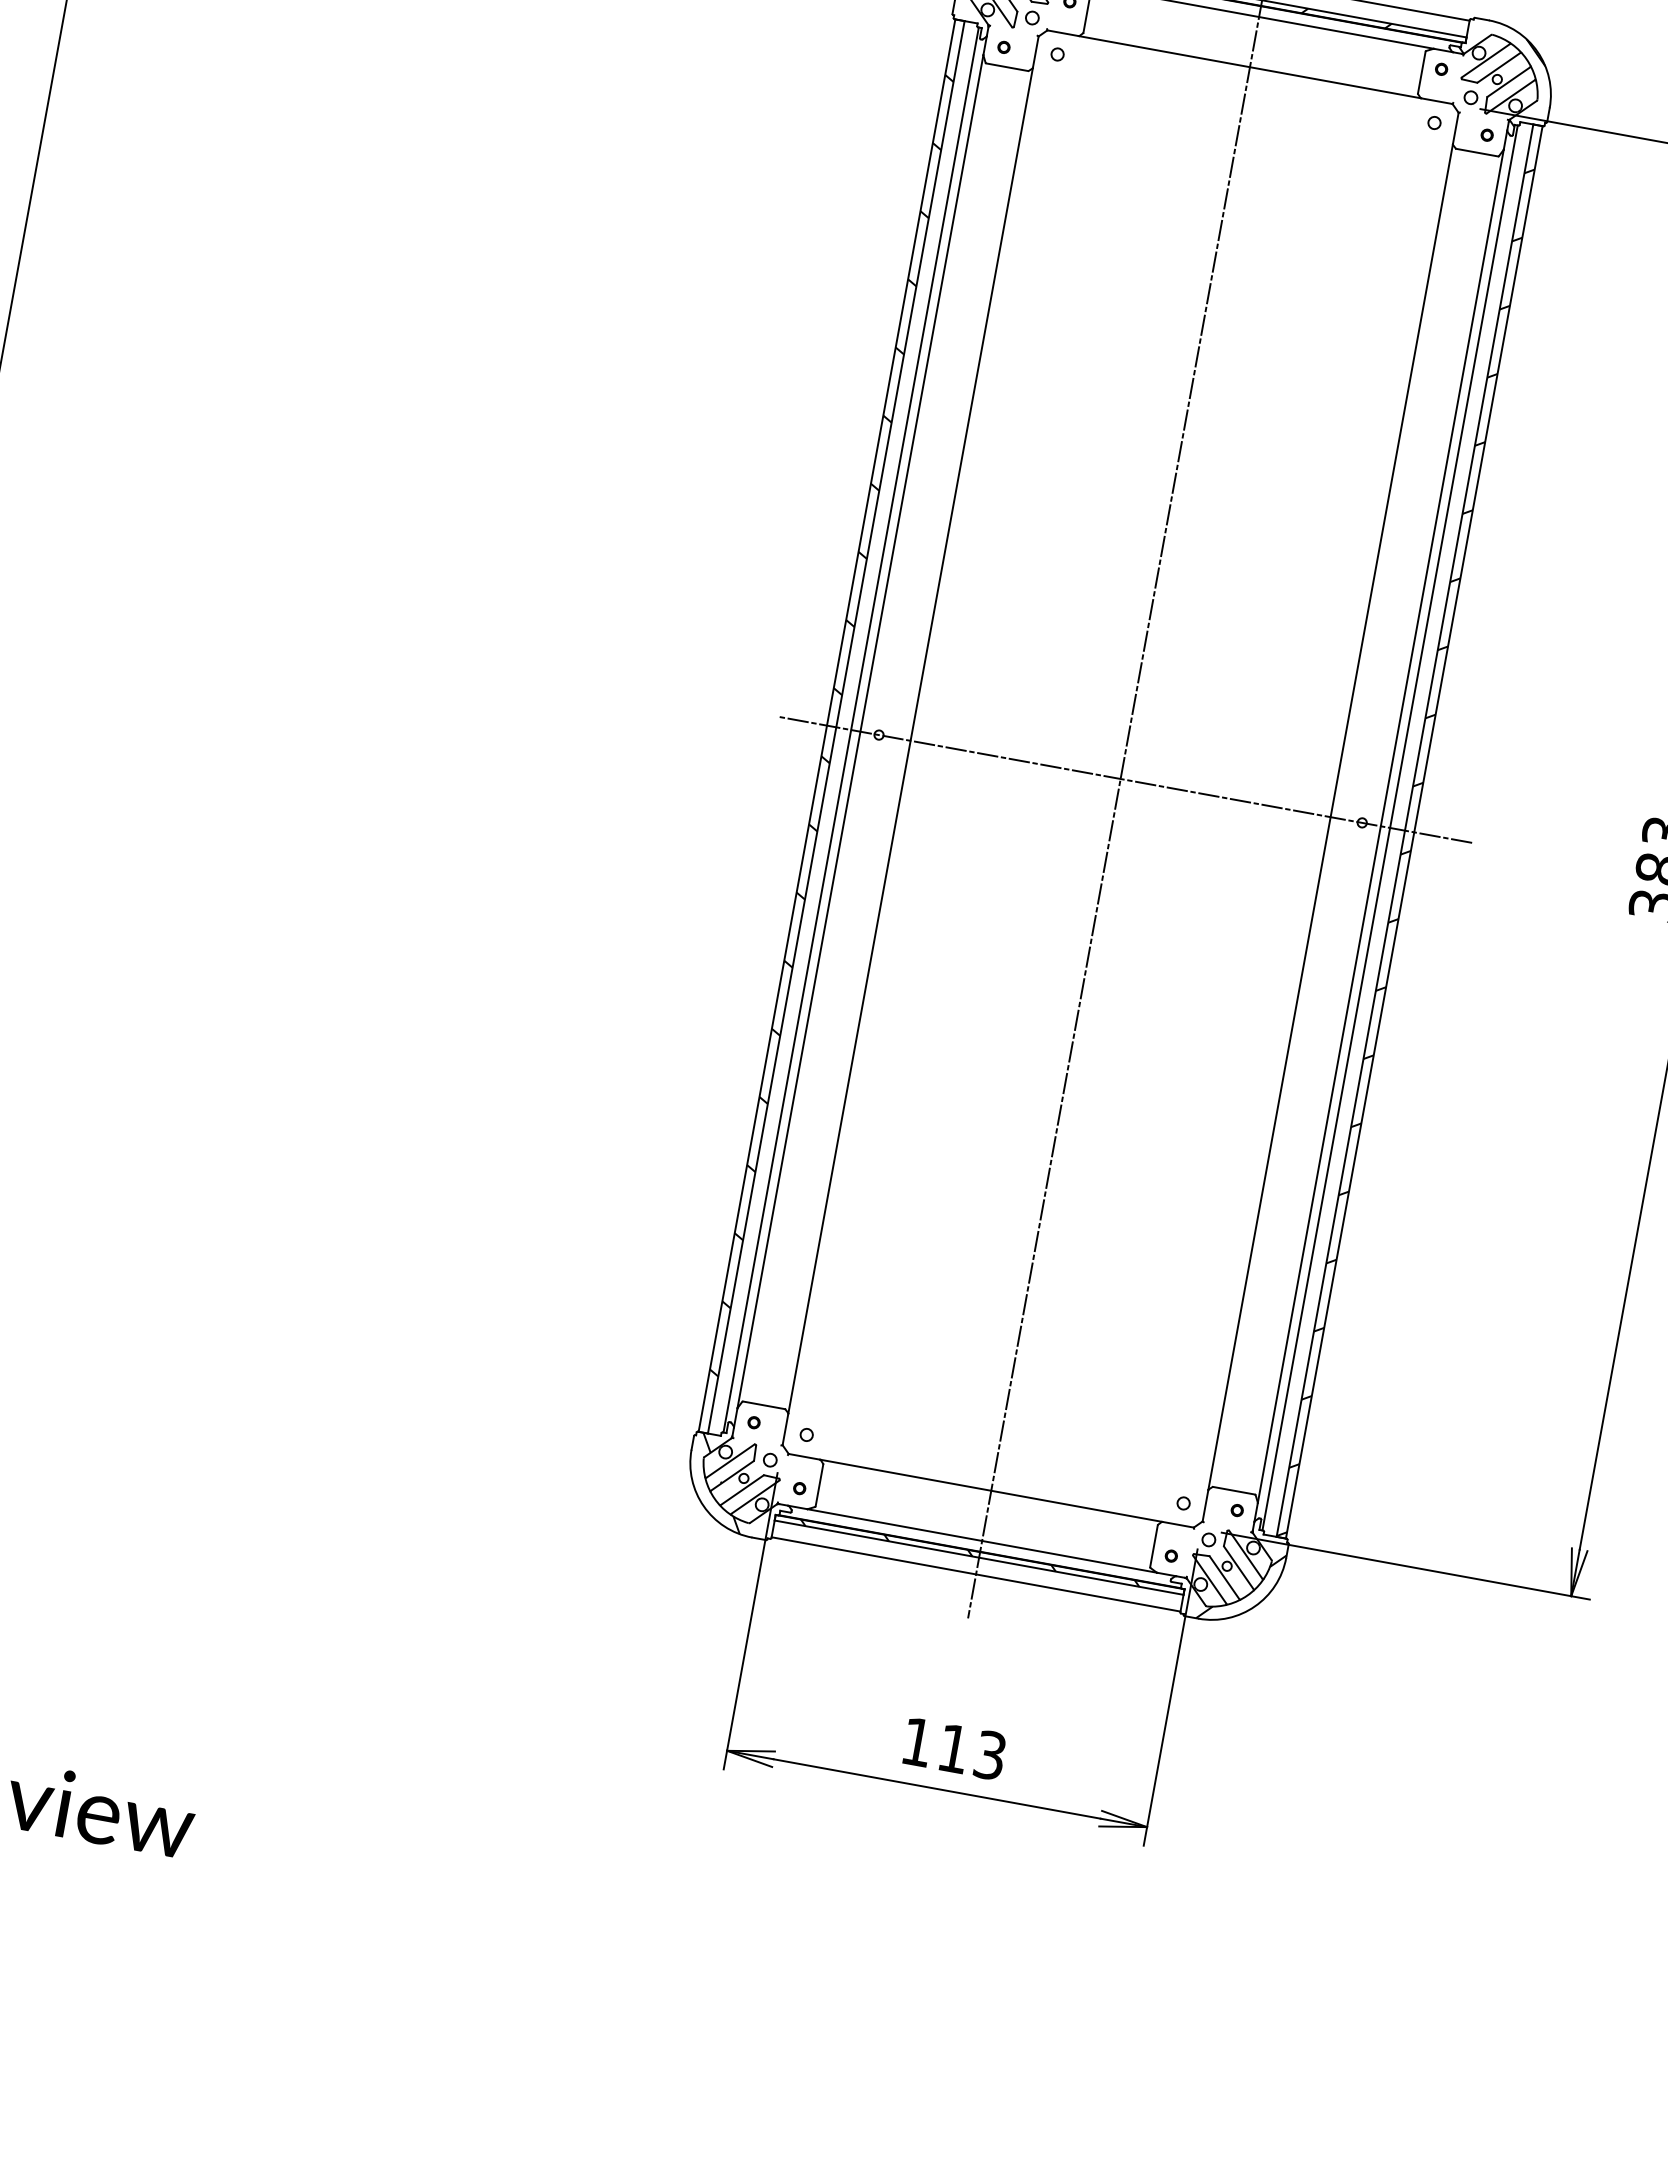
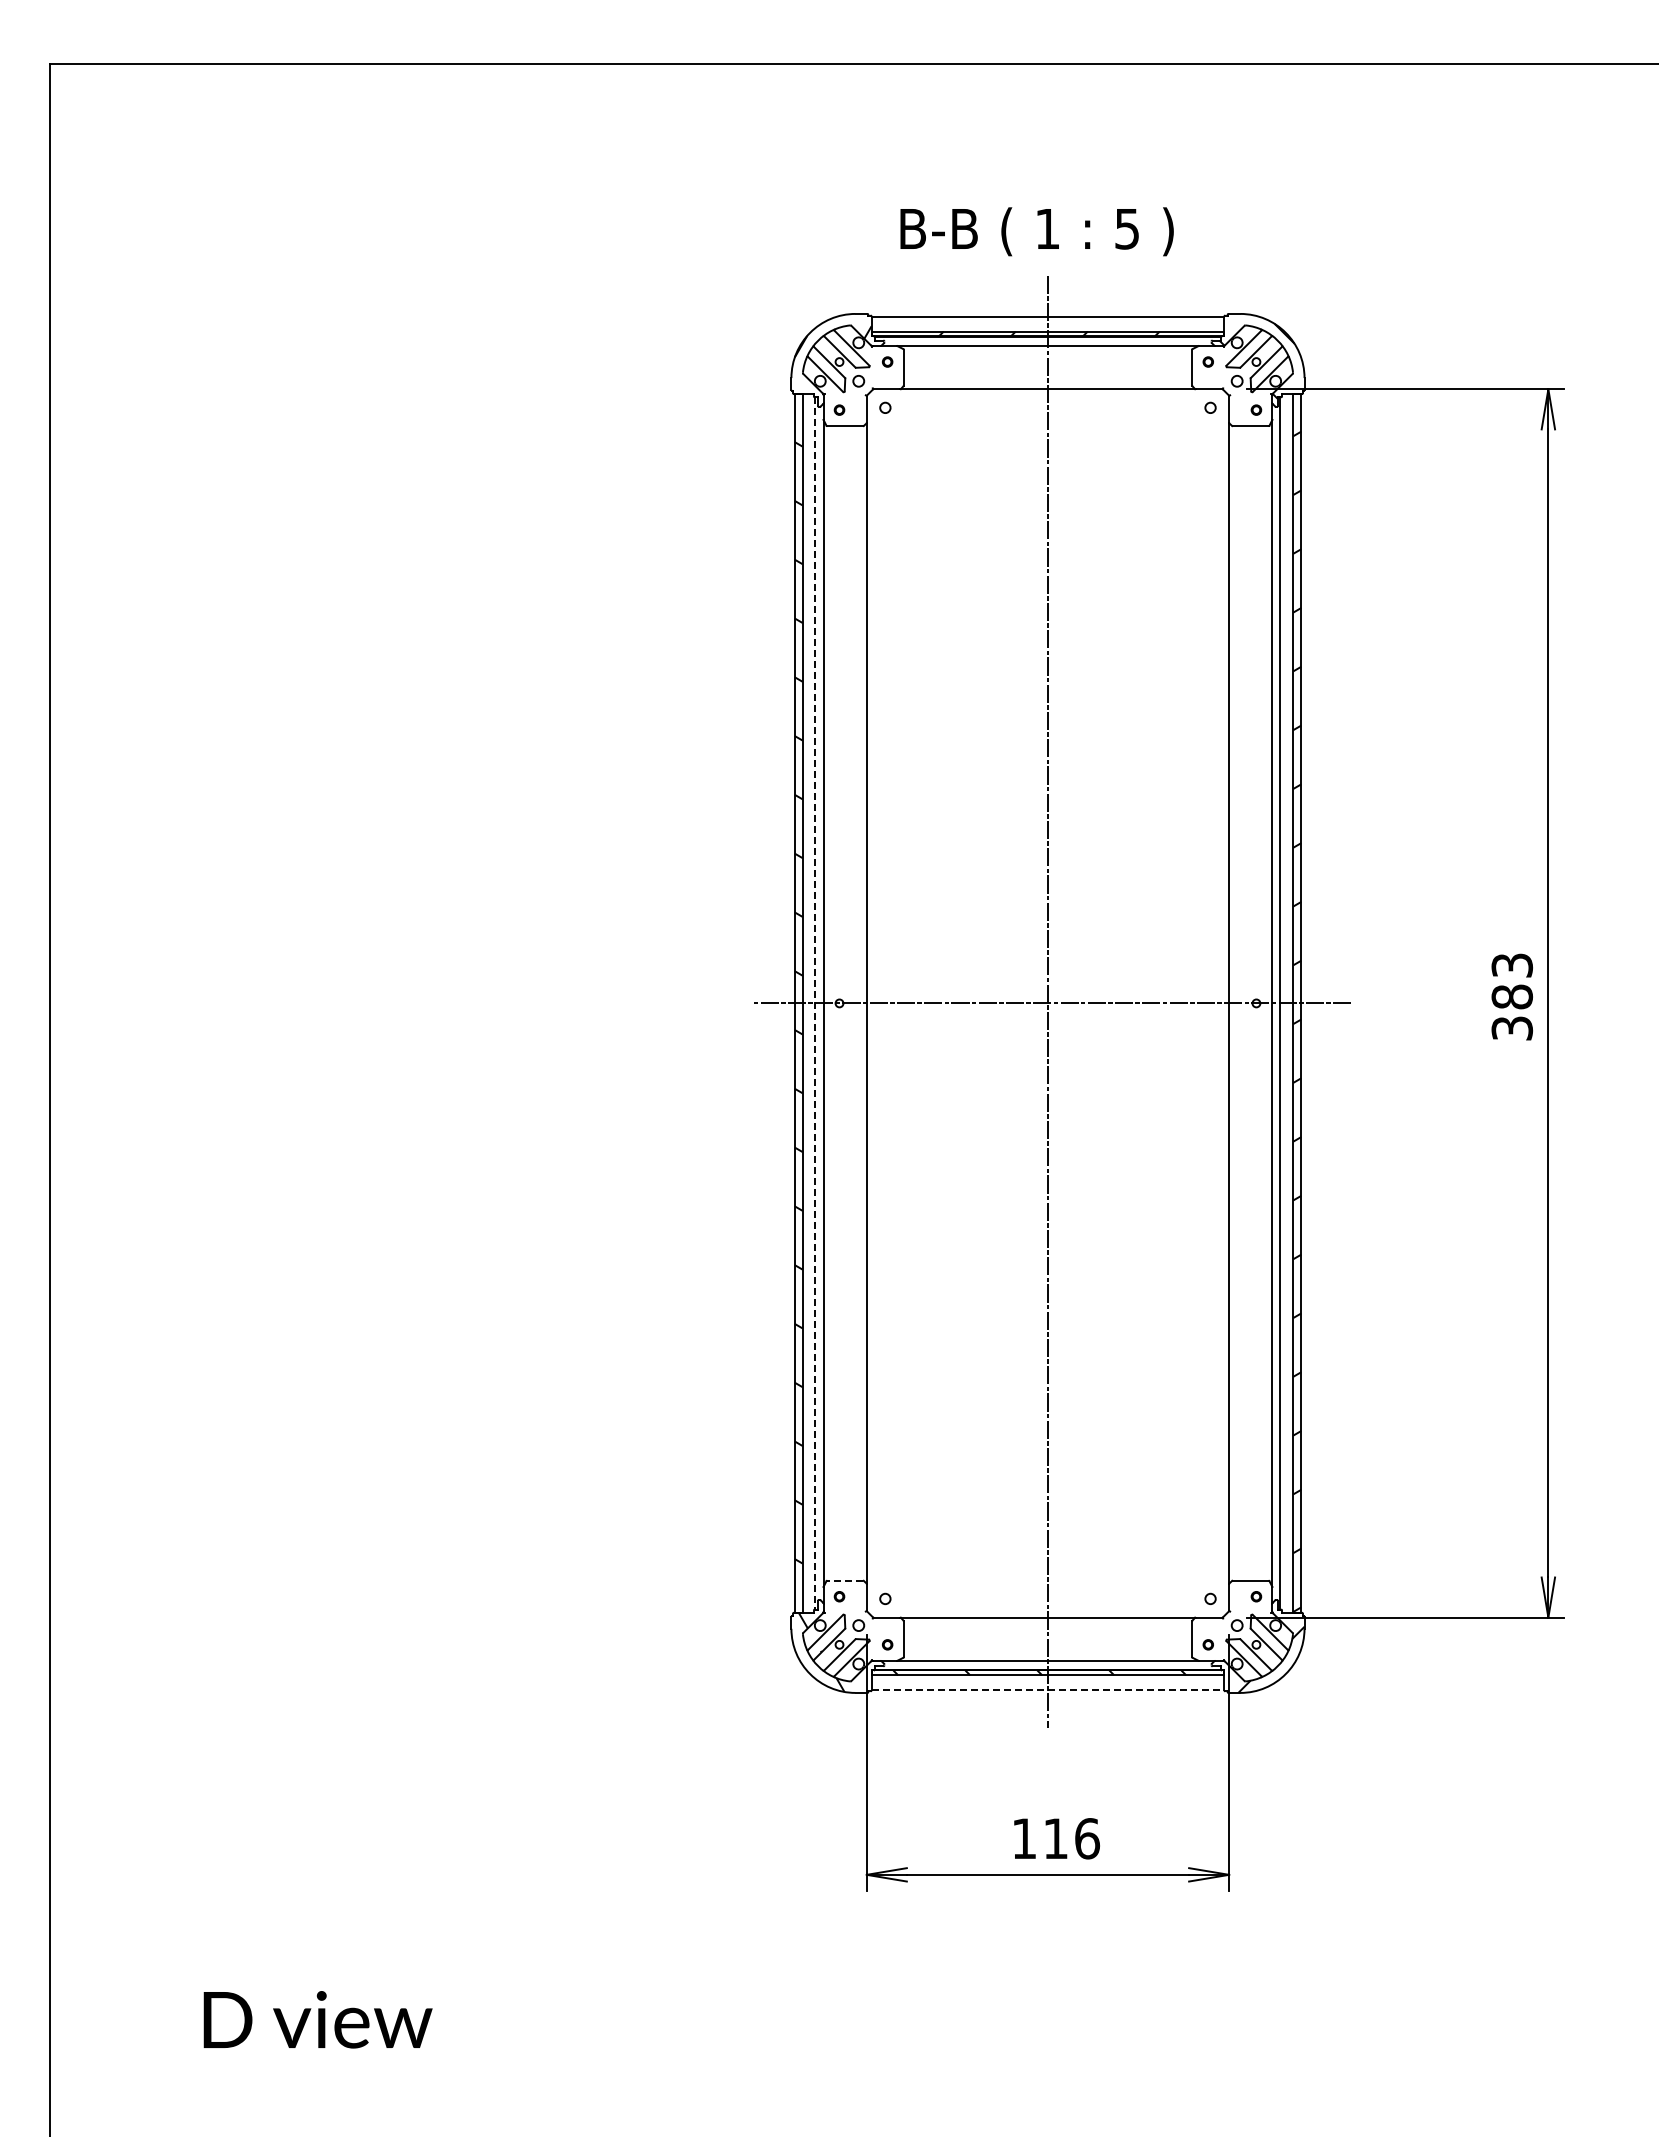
line: (851, 730) -> (815, 1003), solid -> dashed
line: (764, 1405) -> (845, 1580), solid -> dashed
line: (976, 1574) -> (1048, 1689), solid -> dashed
text: (990, 1755) -> (1087, 1838), 113 -> 116

